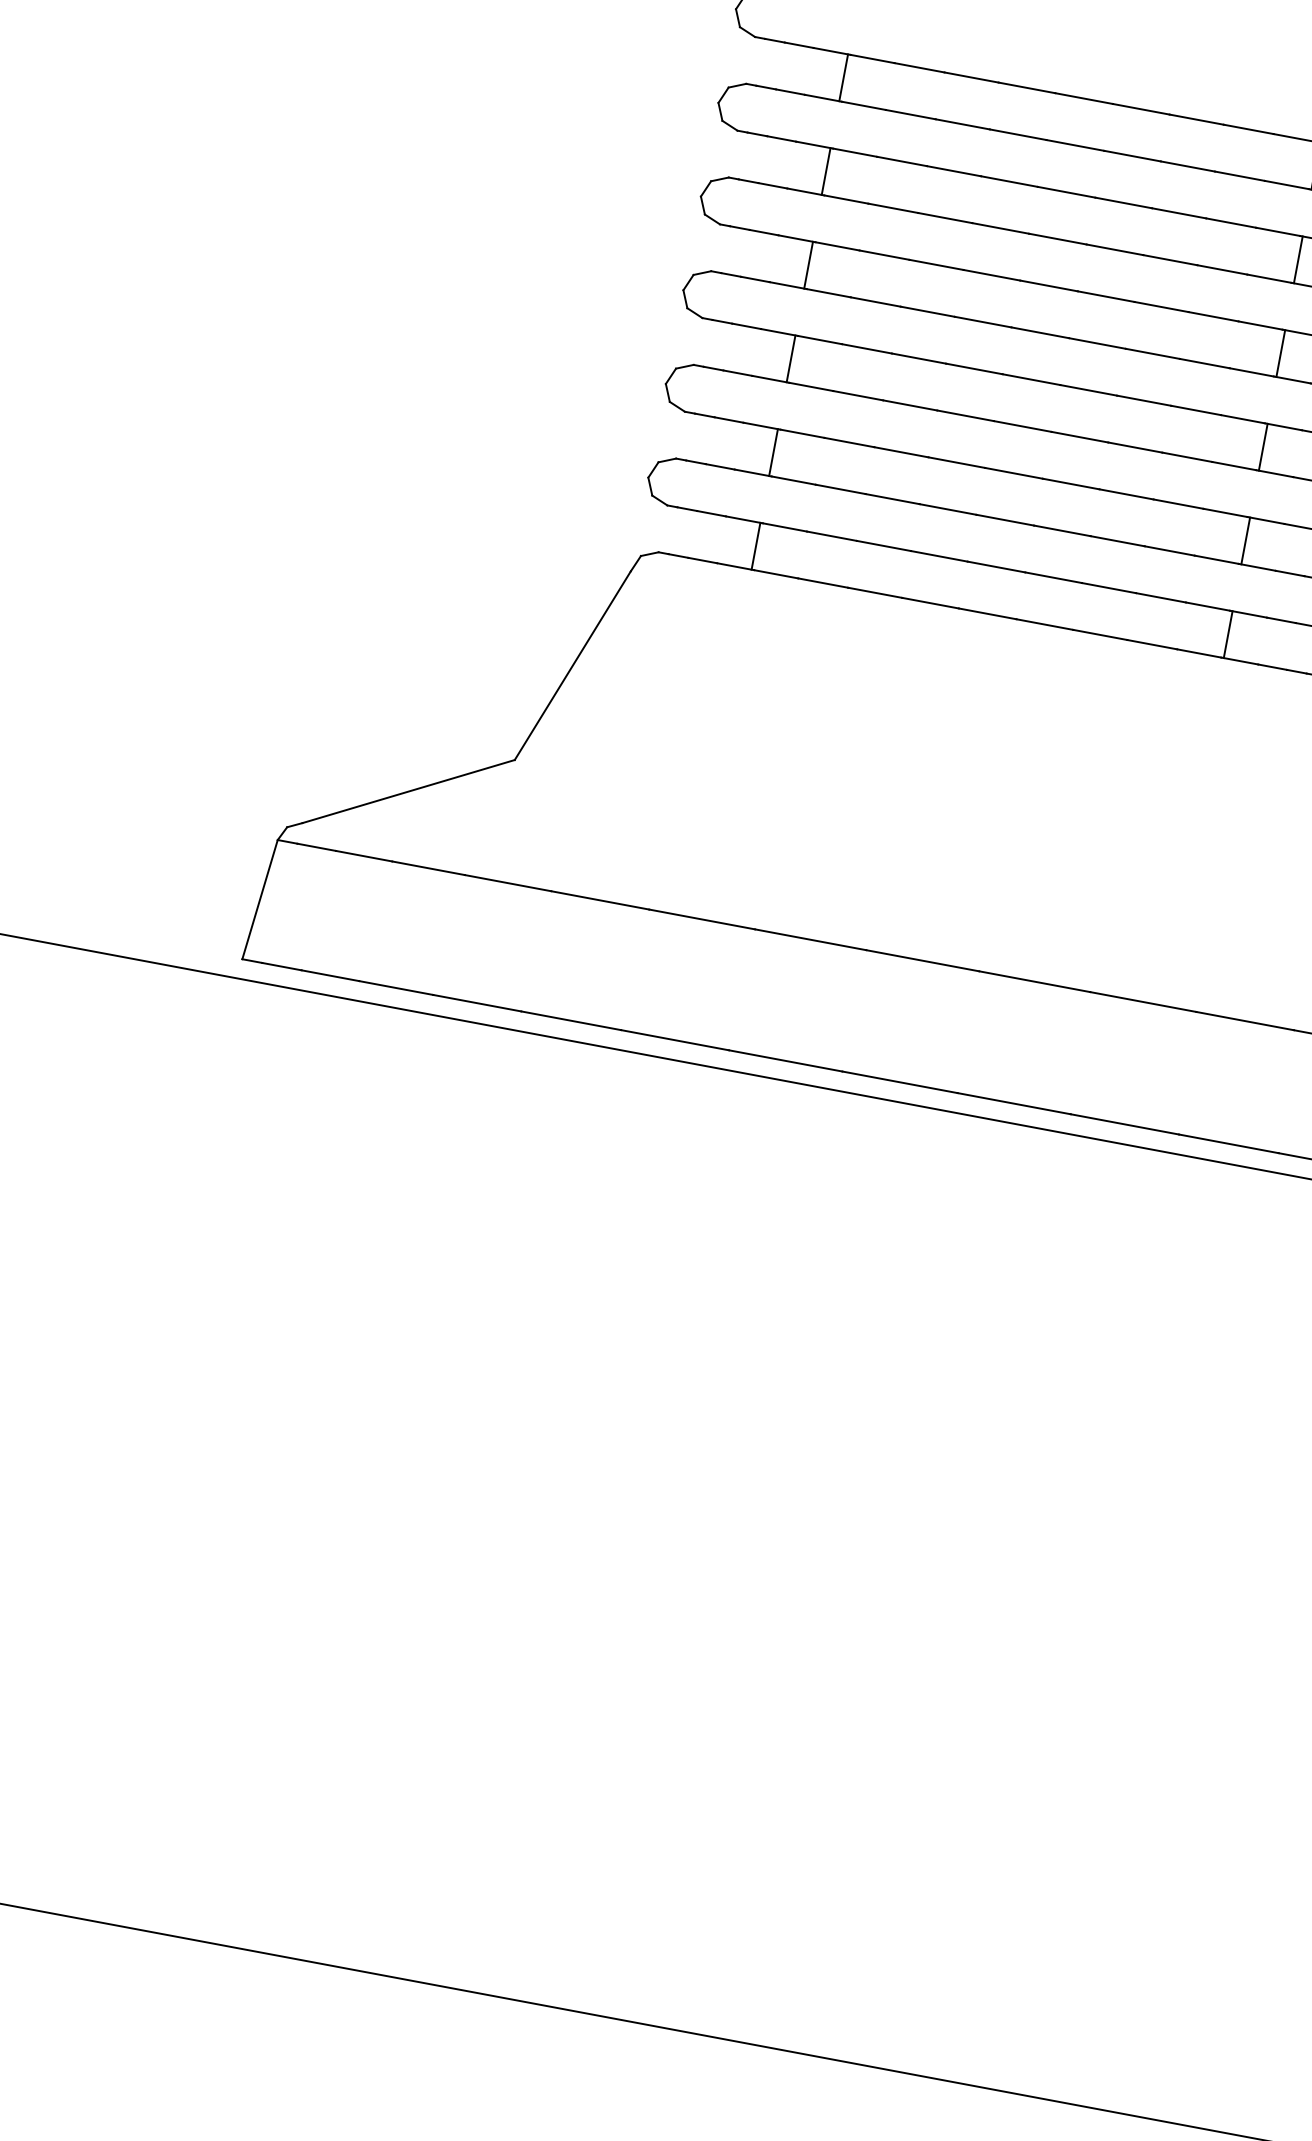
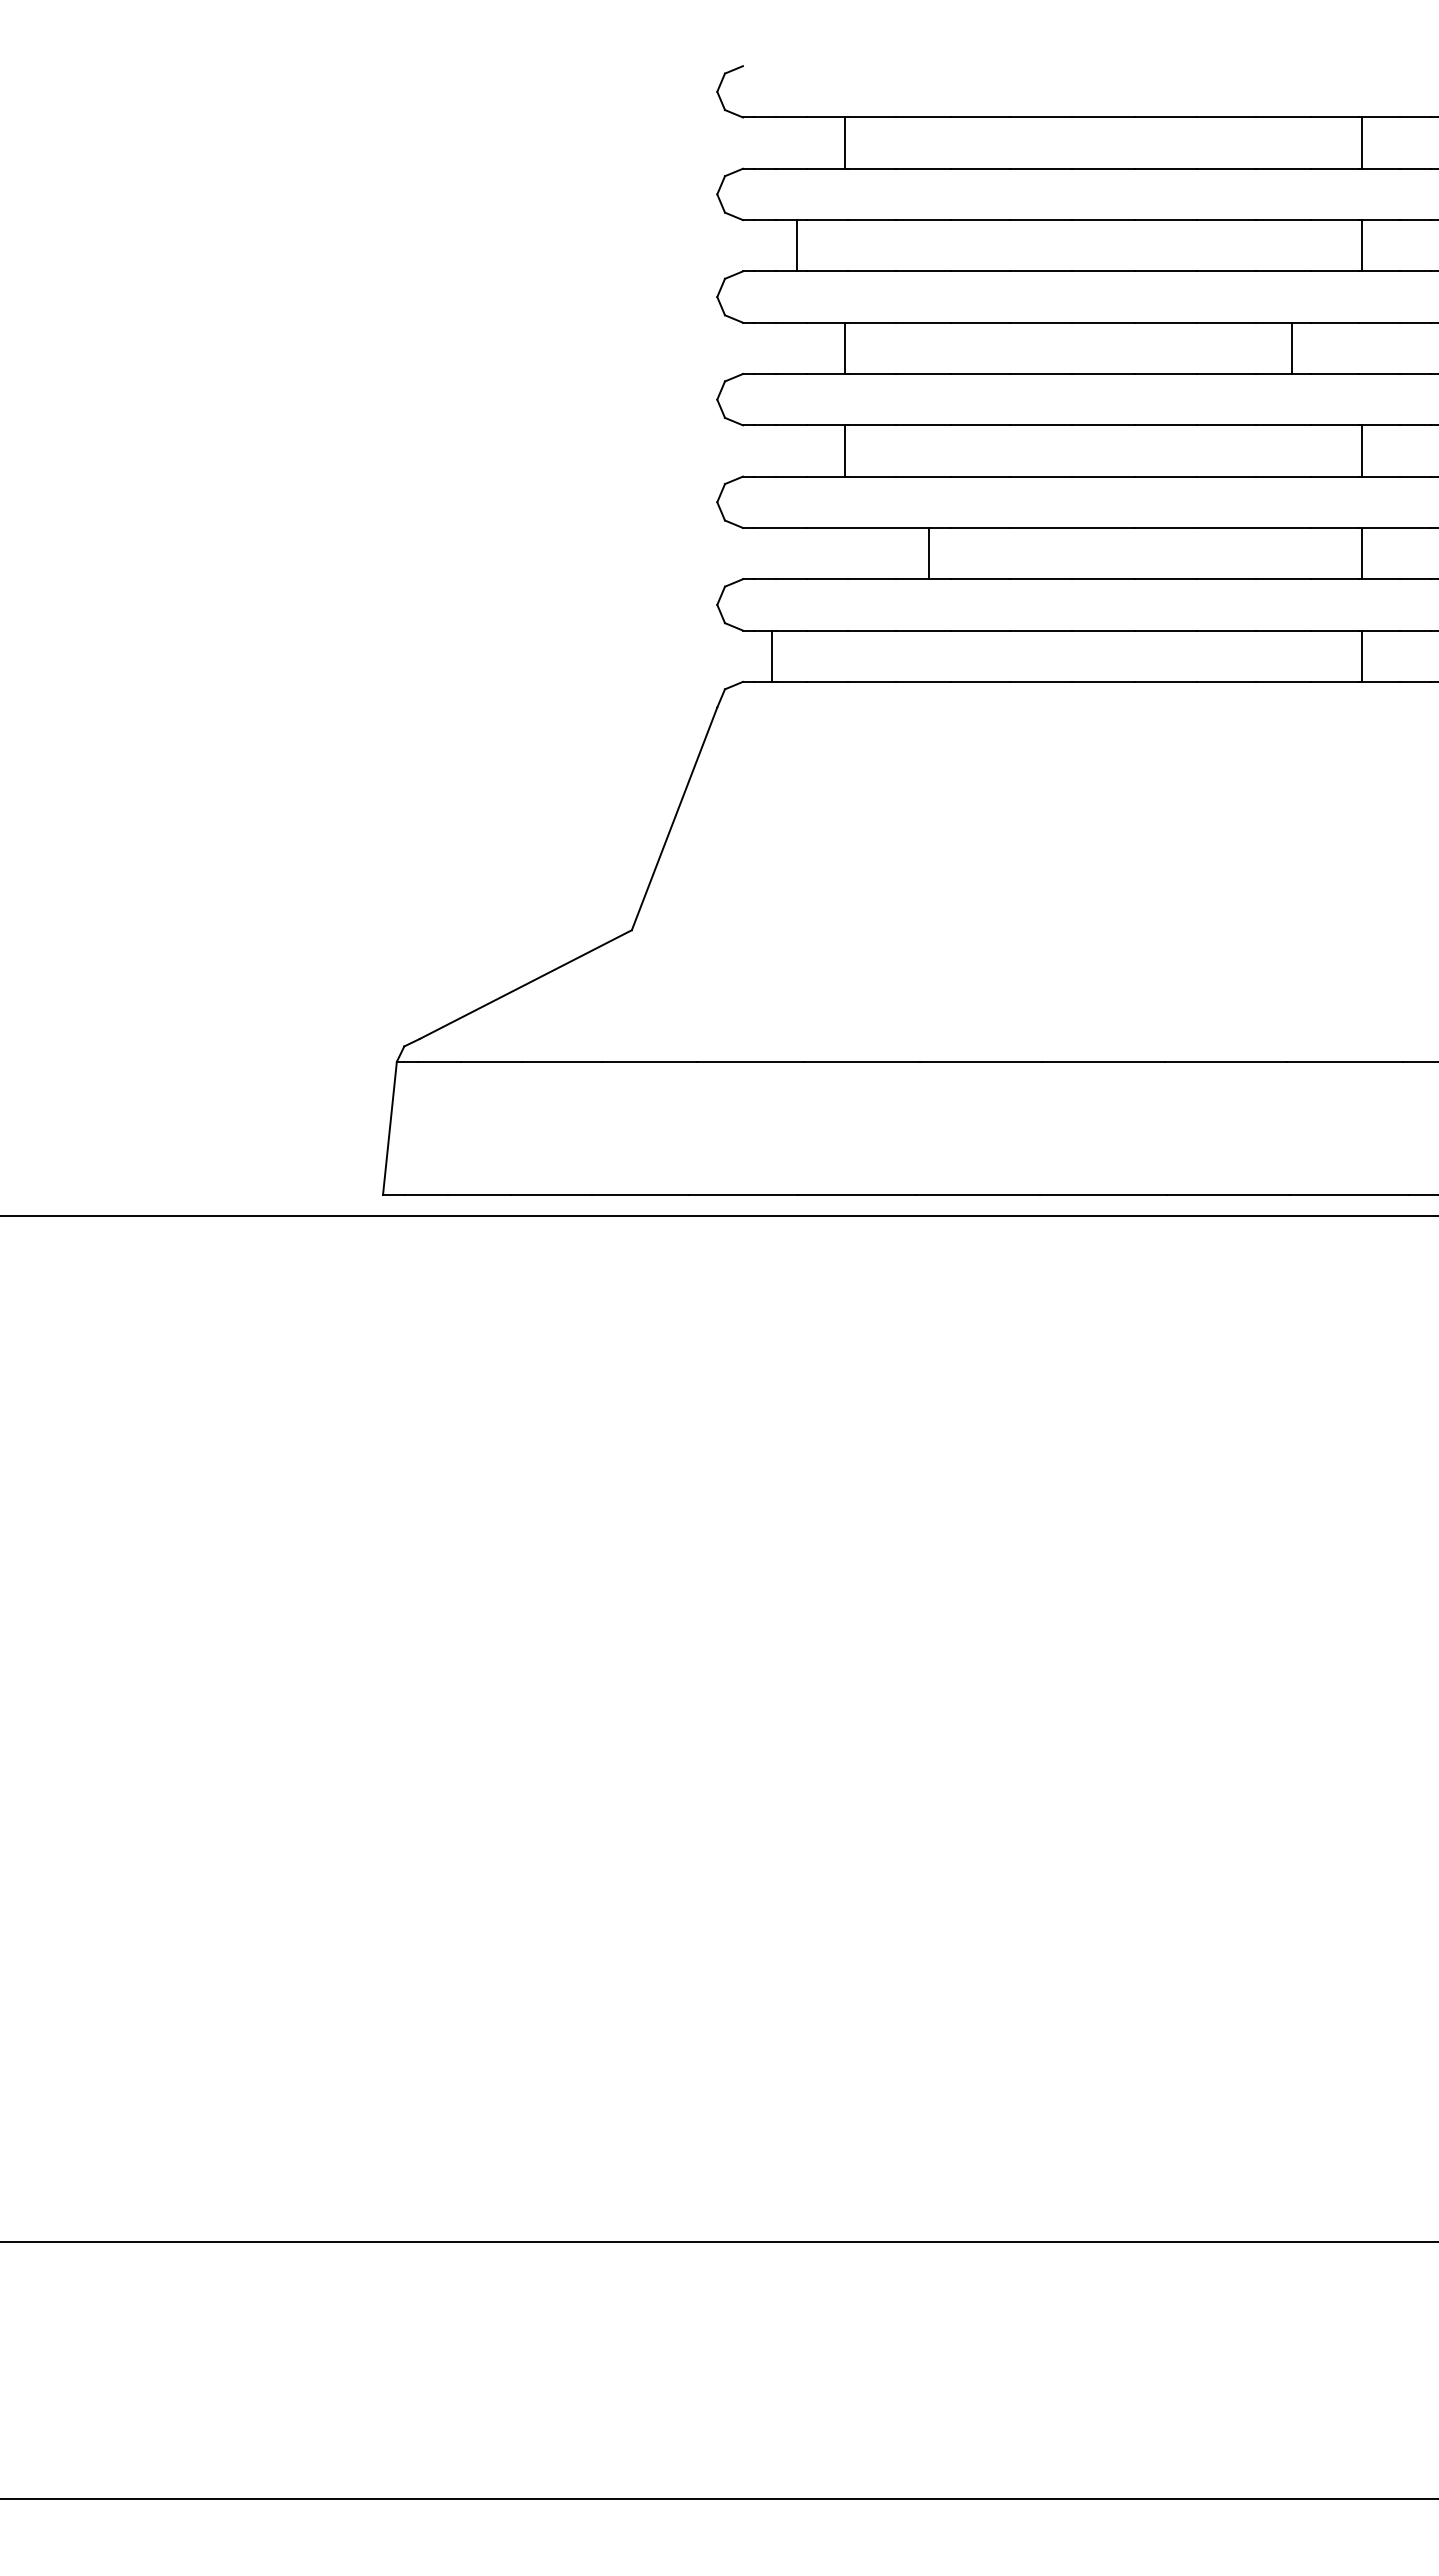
line: (825, 171) -> (796, 245), moved
line: (1281, 353) -> (1292, 348), moved
line: (773, 452) -> (928, 553), moved
line: (755, 545) -> (771, 655), moved

